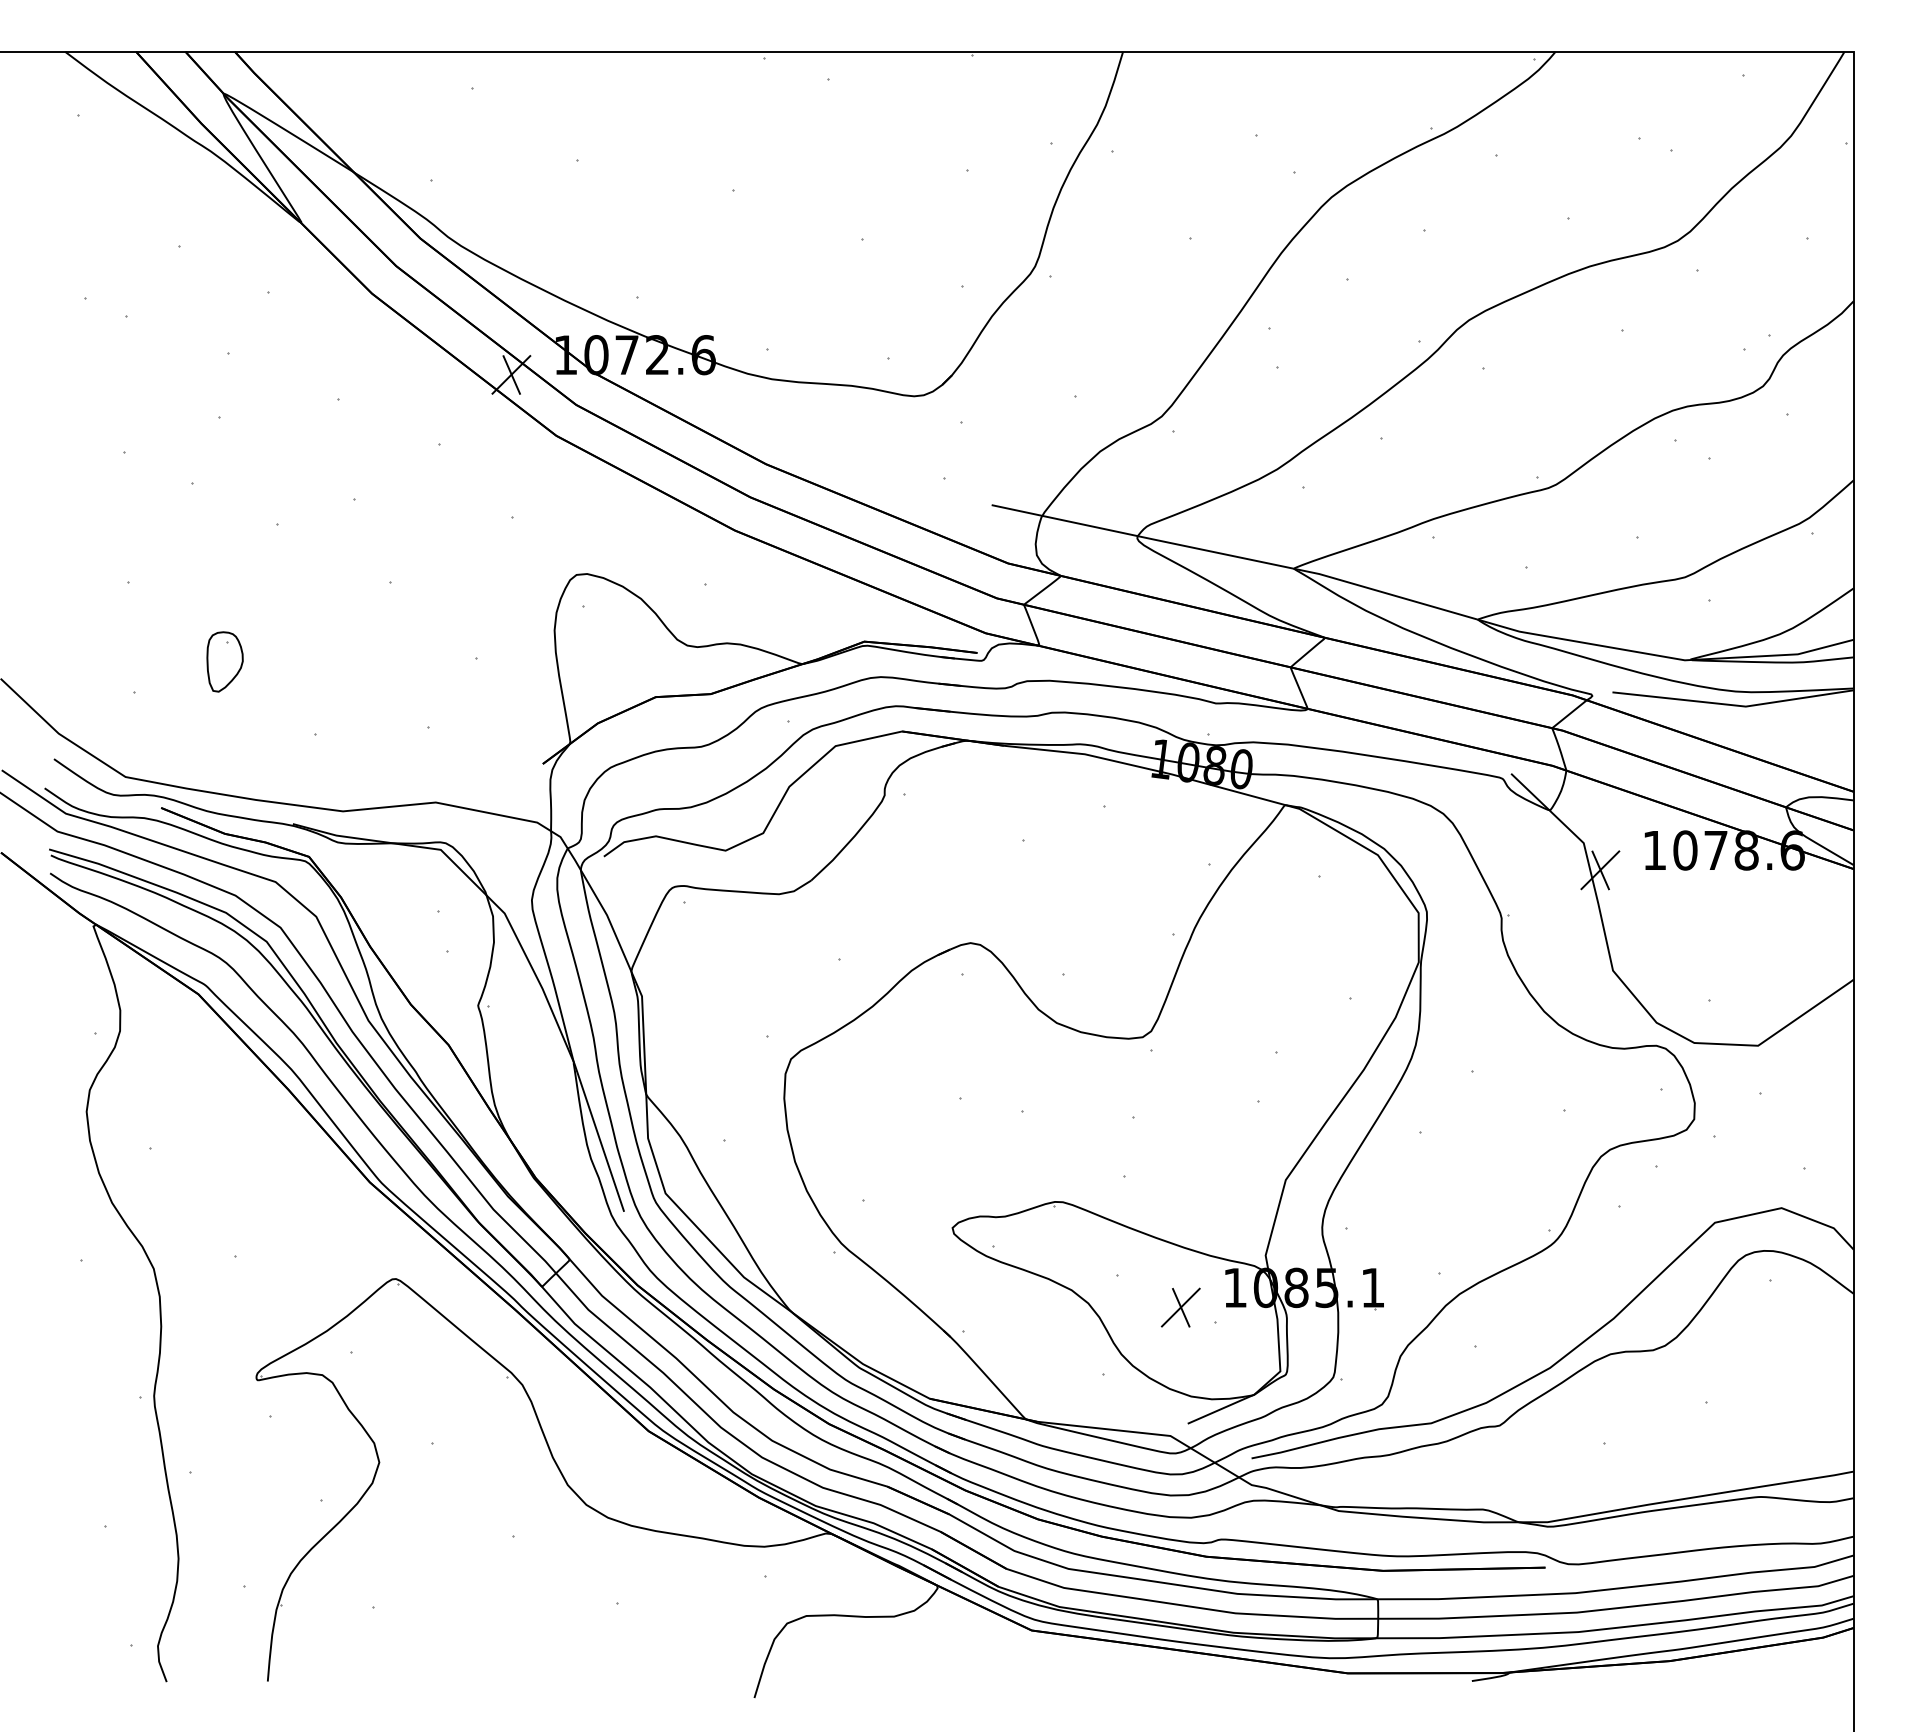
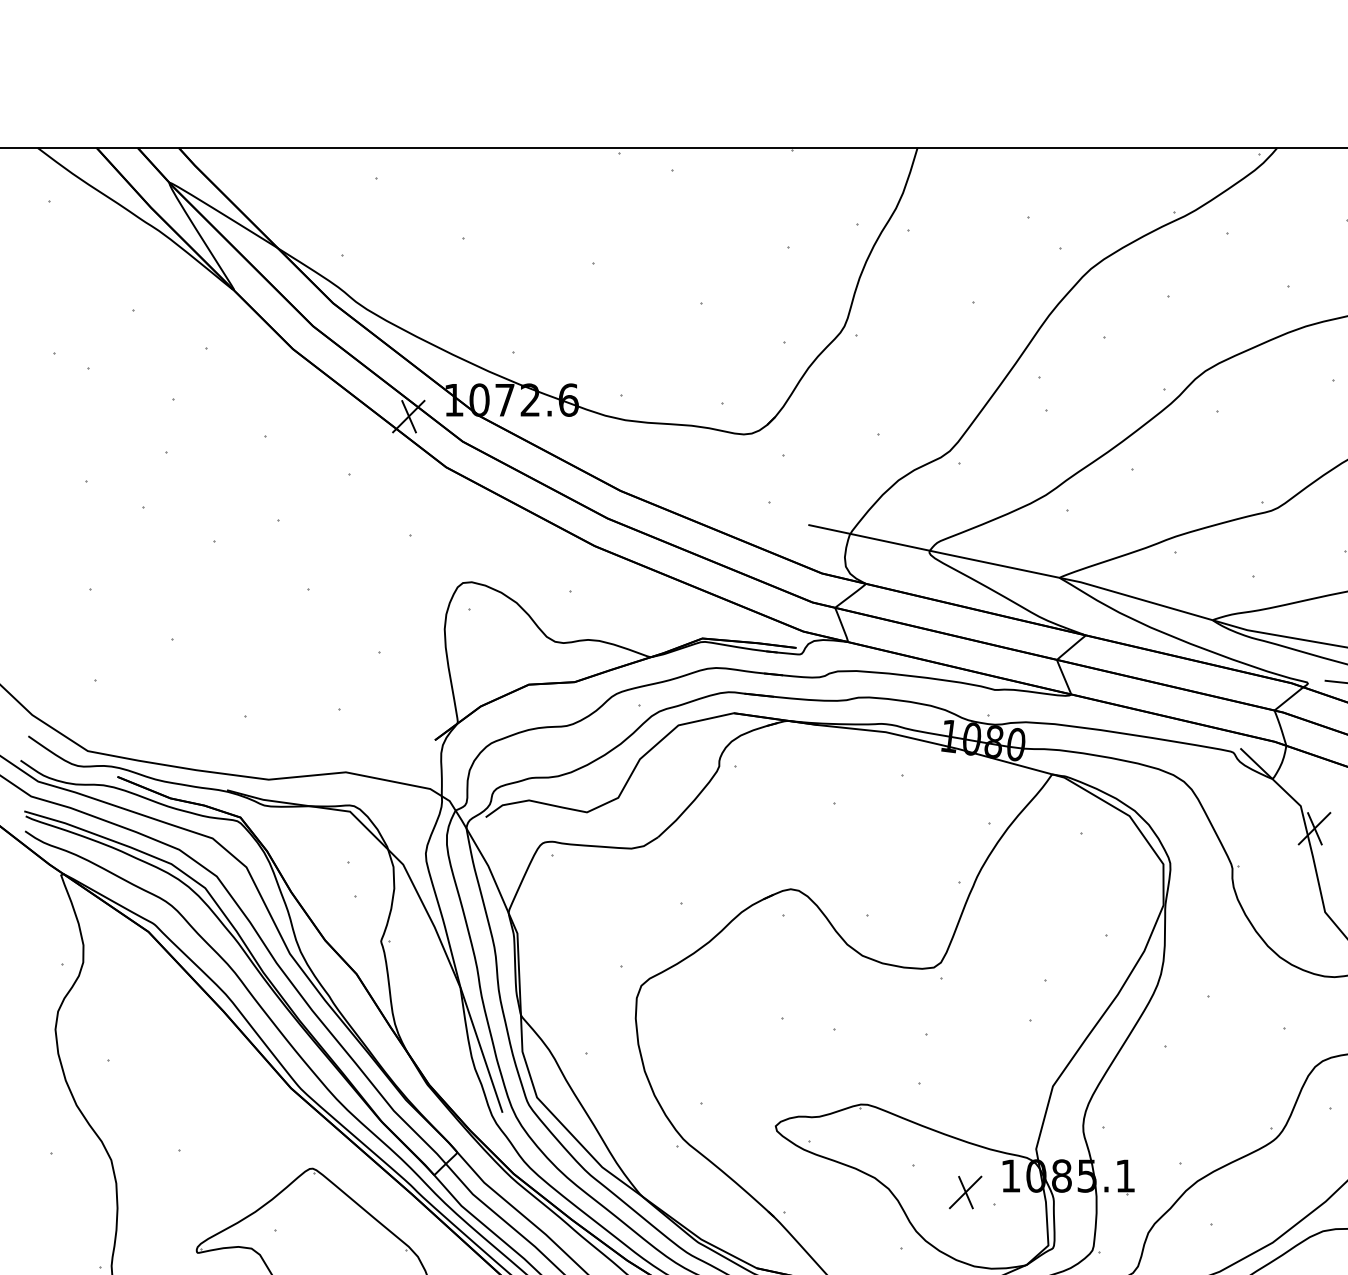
part: (224, 661) -> (170, 655), removed

